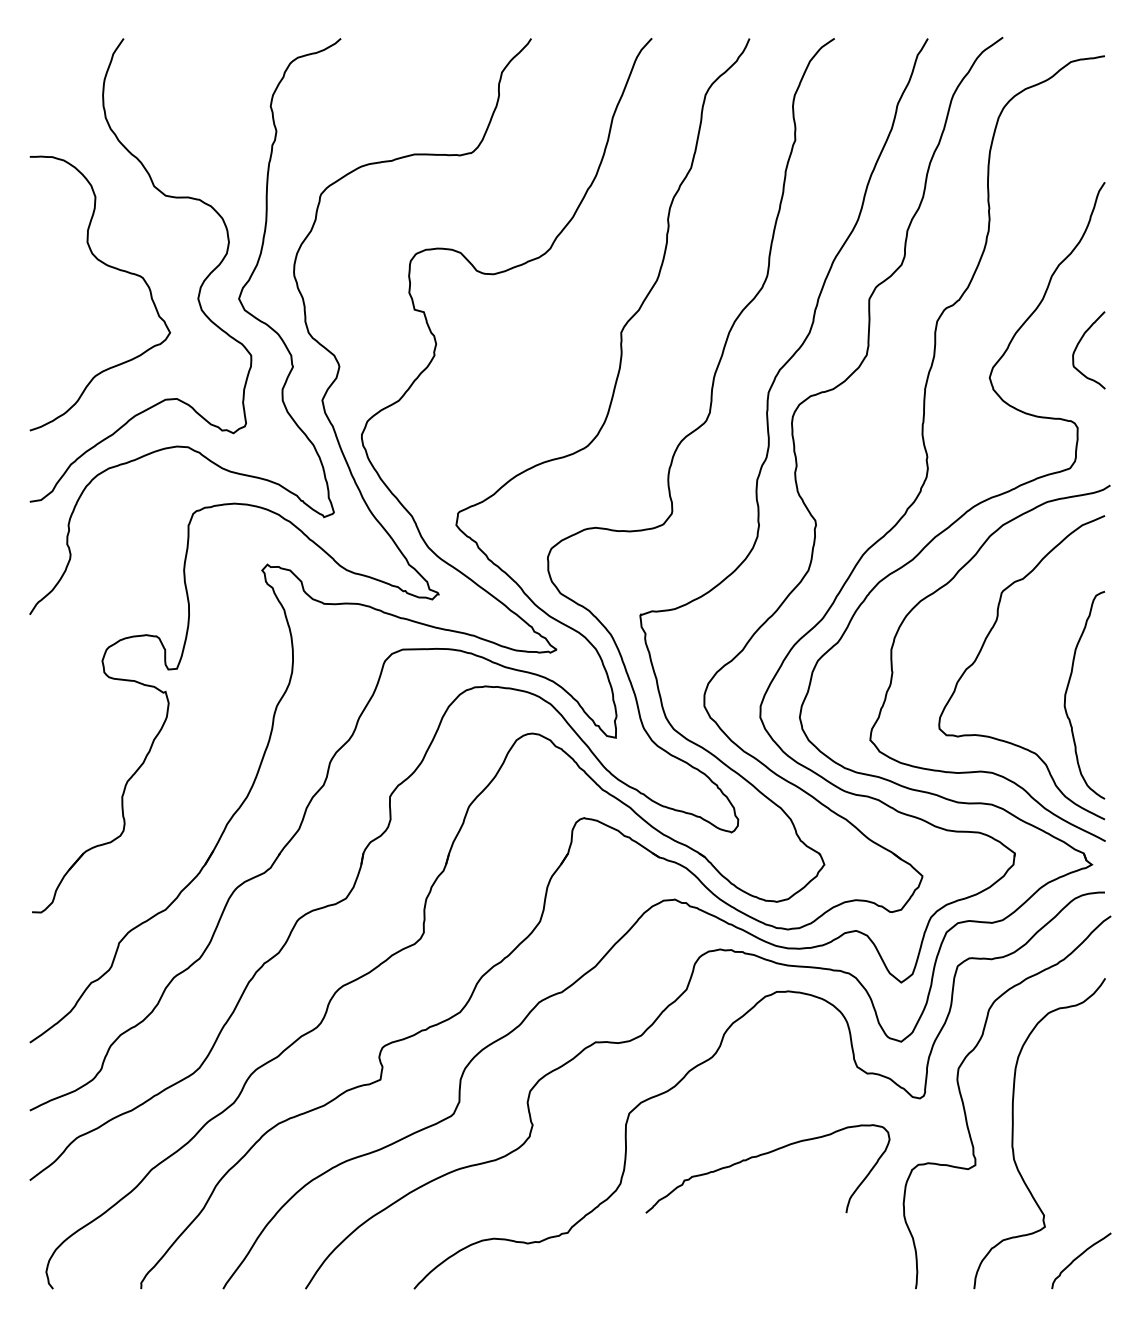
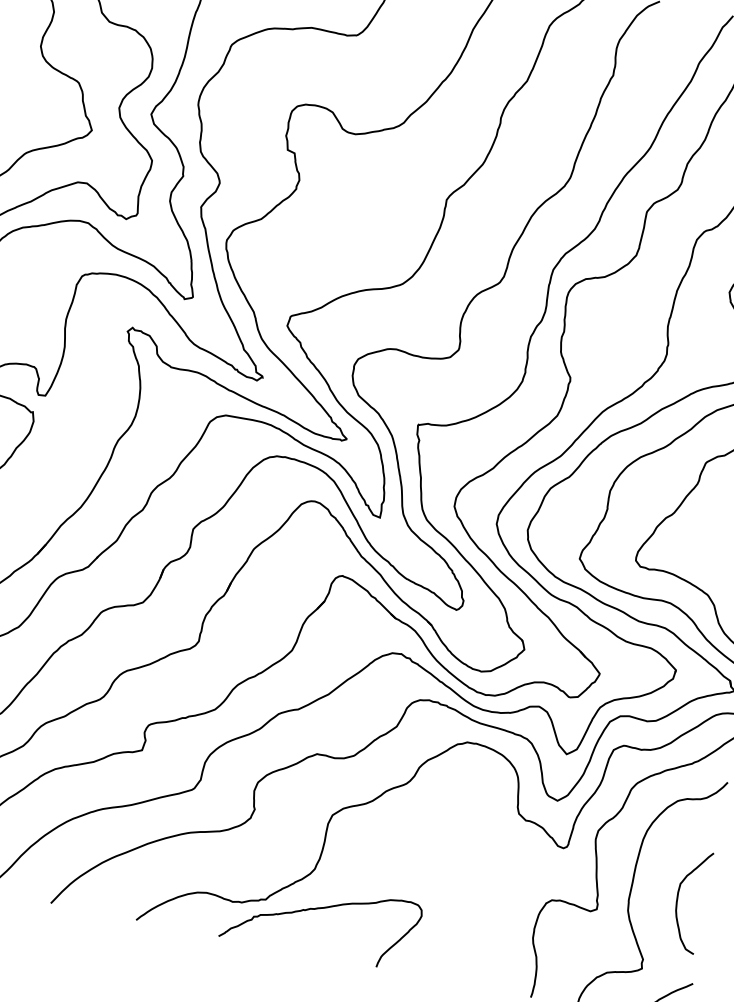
curve: (1072, 1132) -> (678, 898), added
curve: (763, 1155) -> (320, 909), moved

